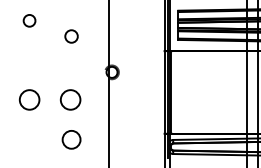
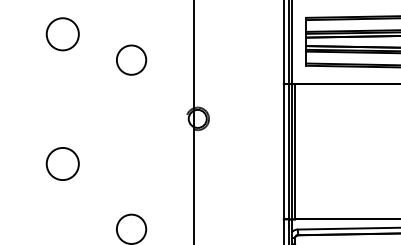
circle: (29, 20) -> (62, 33), size x1.67
circle: (71, 36) -> (131, 60), size x1.43
circle: (70, 99) -> (129, 163), removed

